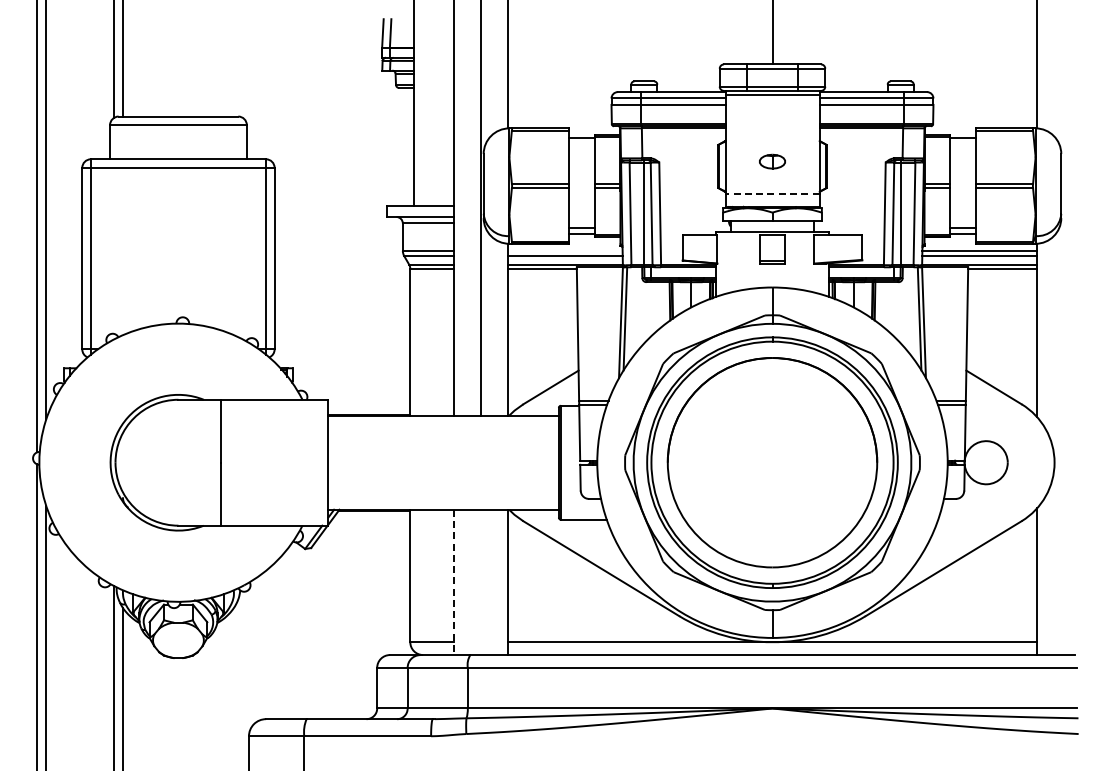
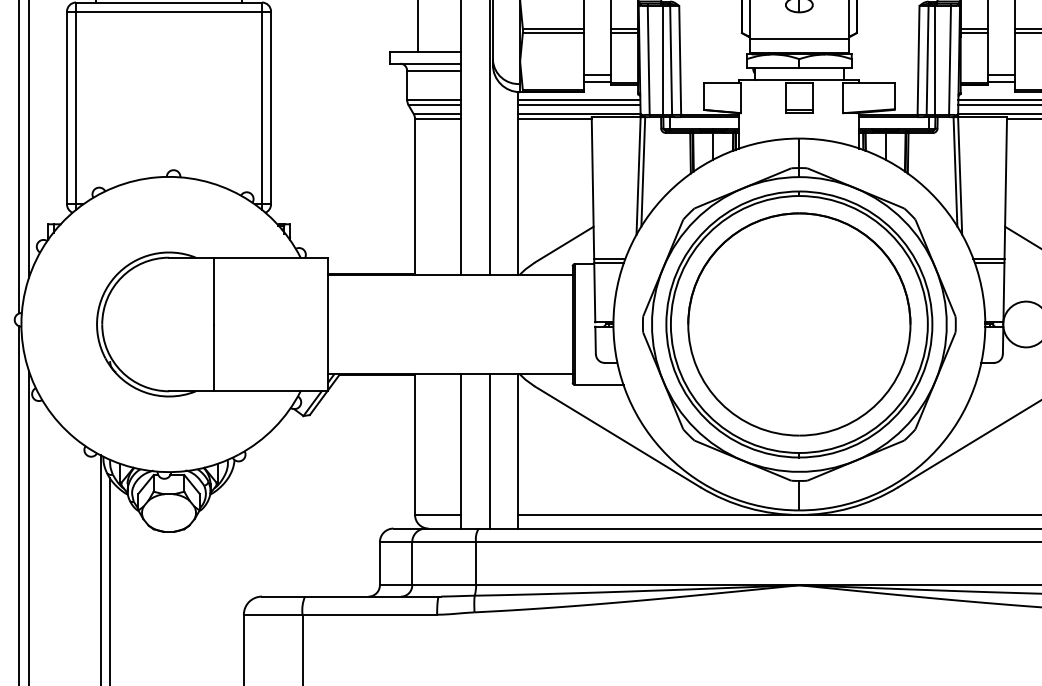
line: (772, 194) -> (799, 39), dashed -> solid
line: (564, 250) -> (578, 99), added
line: (454, 582) -> (461, 451), dashed -> solid
line: (480, 582) -> (489, 451), added

